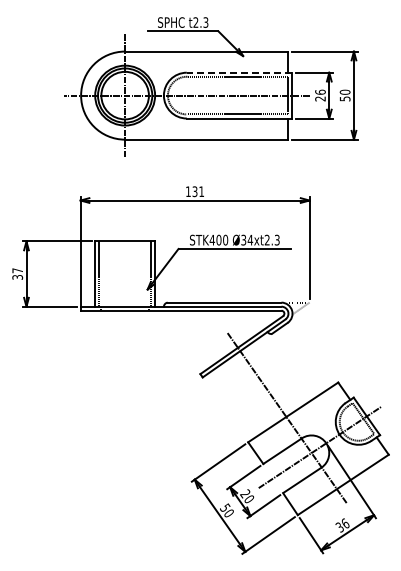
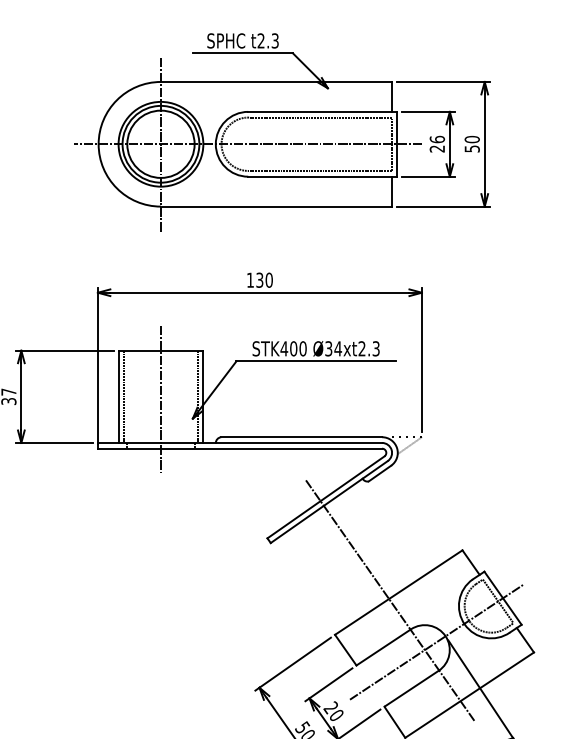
line: (239, 72) -> (322, 111), dashed -> solid
text: (201, 191) -> (268, 279), 131 -> 130
line: (125, 275) -> (161, 398), added

